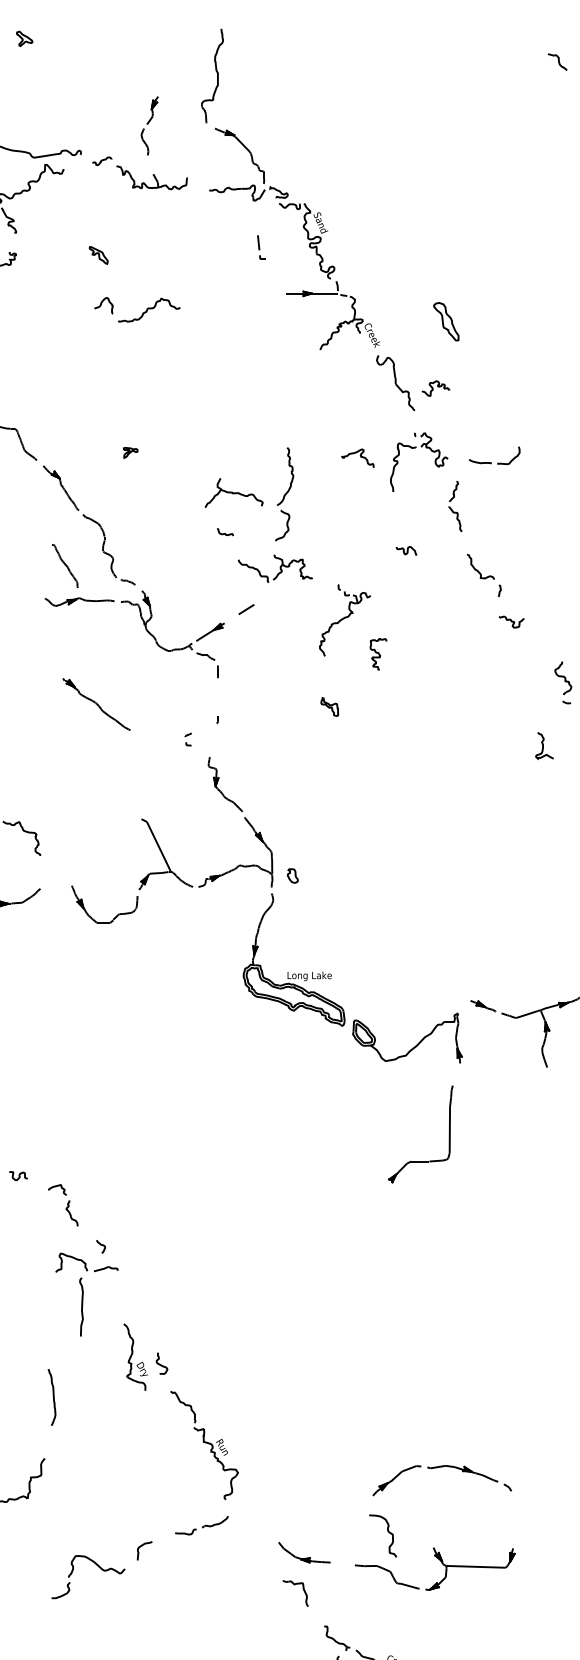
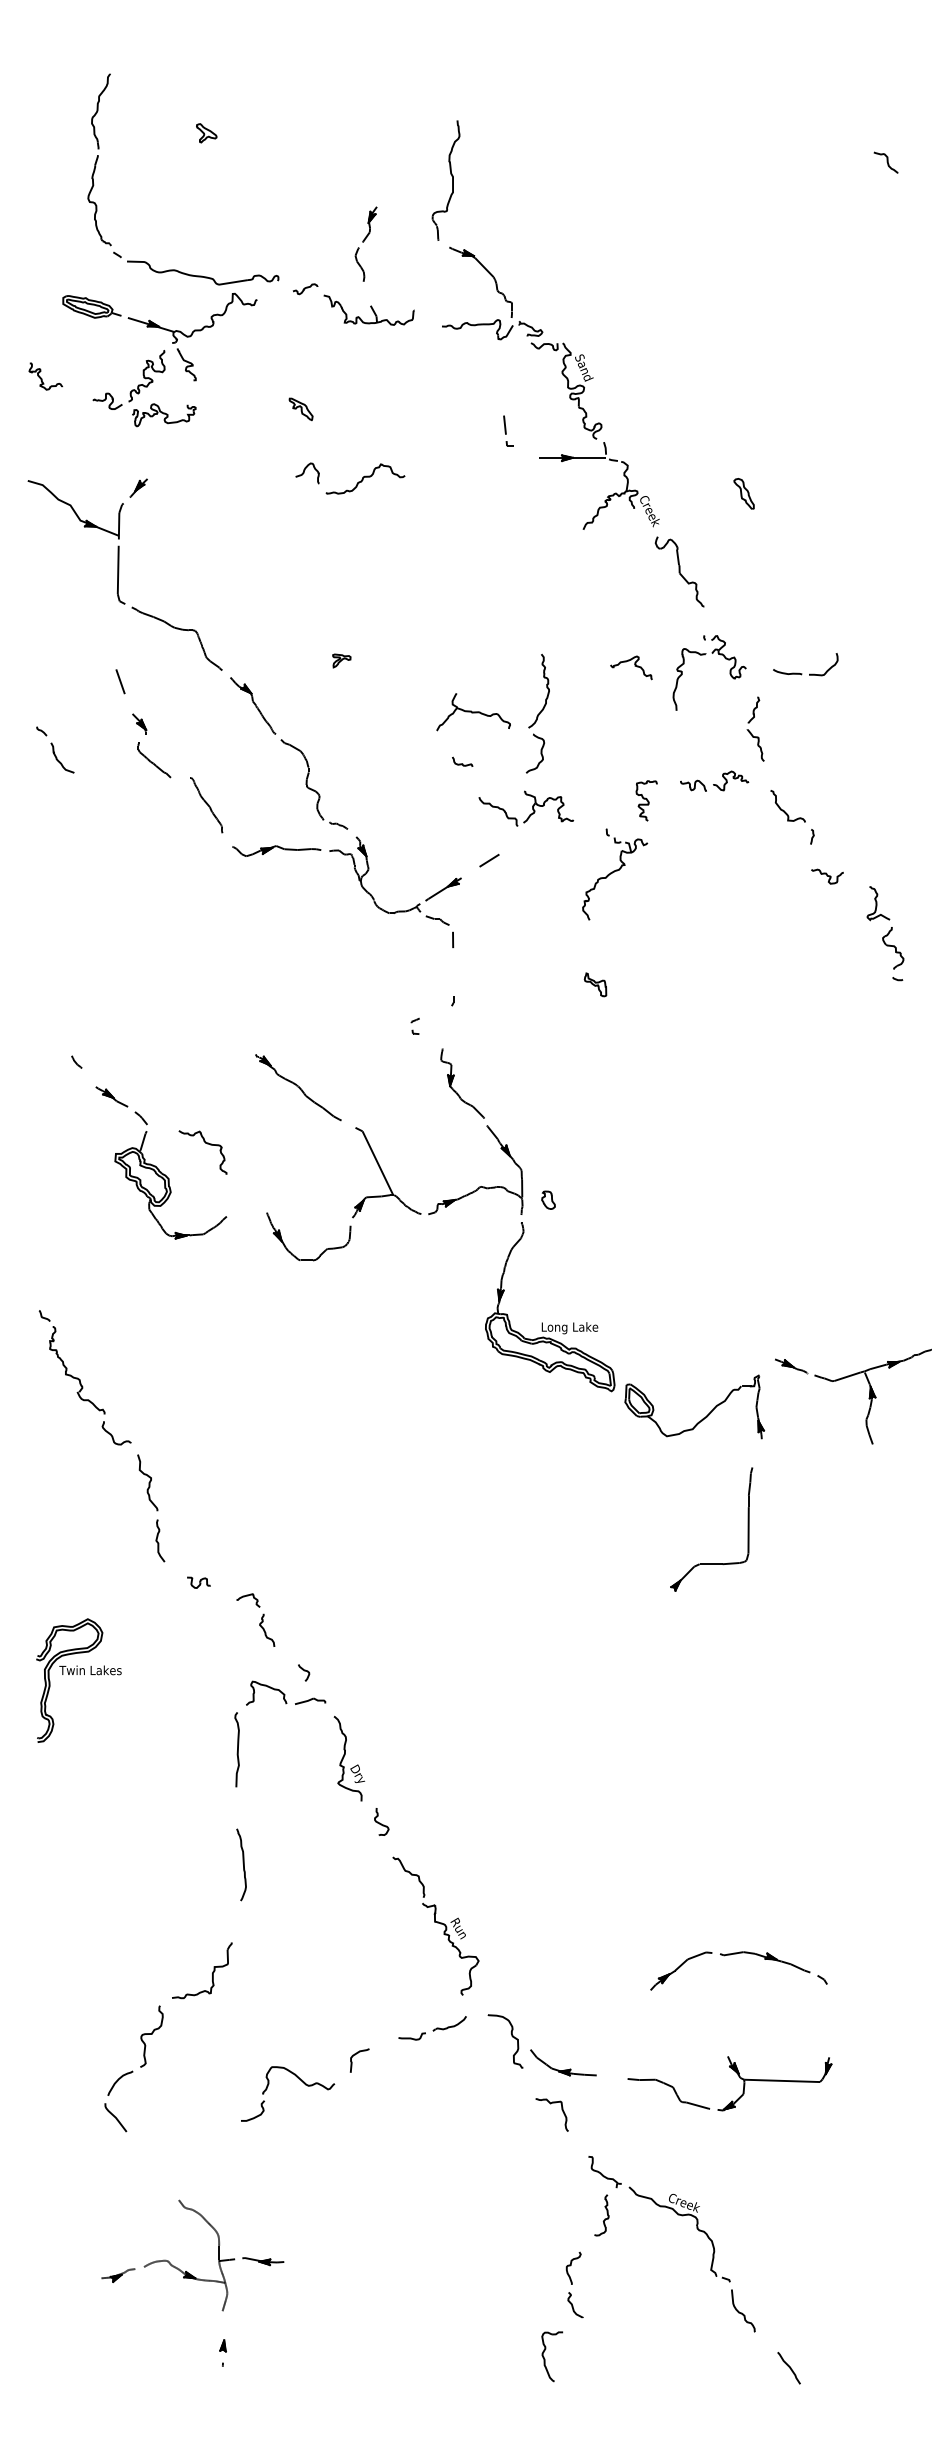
part: (261, 247) -> (508, 430), moved
part: (445, 321) -> (743, 493), size x0.62
curve: (437, 386) -> (732, 778), moved
curve: (65, 565) -> (206, 804), moved
curve: (378, 654) -> (646, 800), moved
part: (96, 704) -> (298, 1087), moved
curve: (543, 745) -> (877, 903), moved
curve: (81, 1306) -> (237, 1749), moved
part: (135, 1357) -> (349, 1758), moved
curve: (387, 1532) -> (511, 2036), moved

